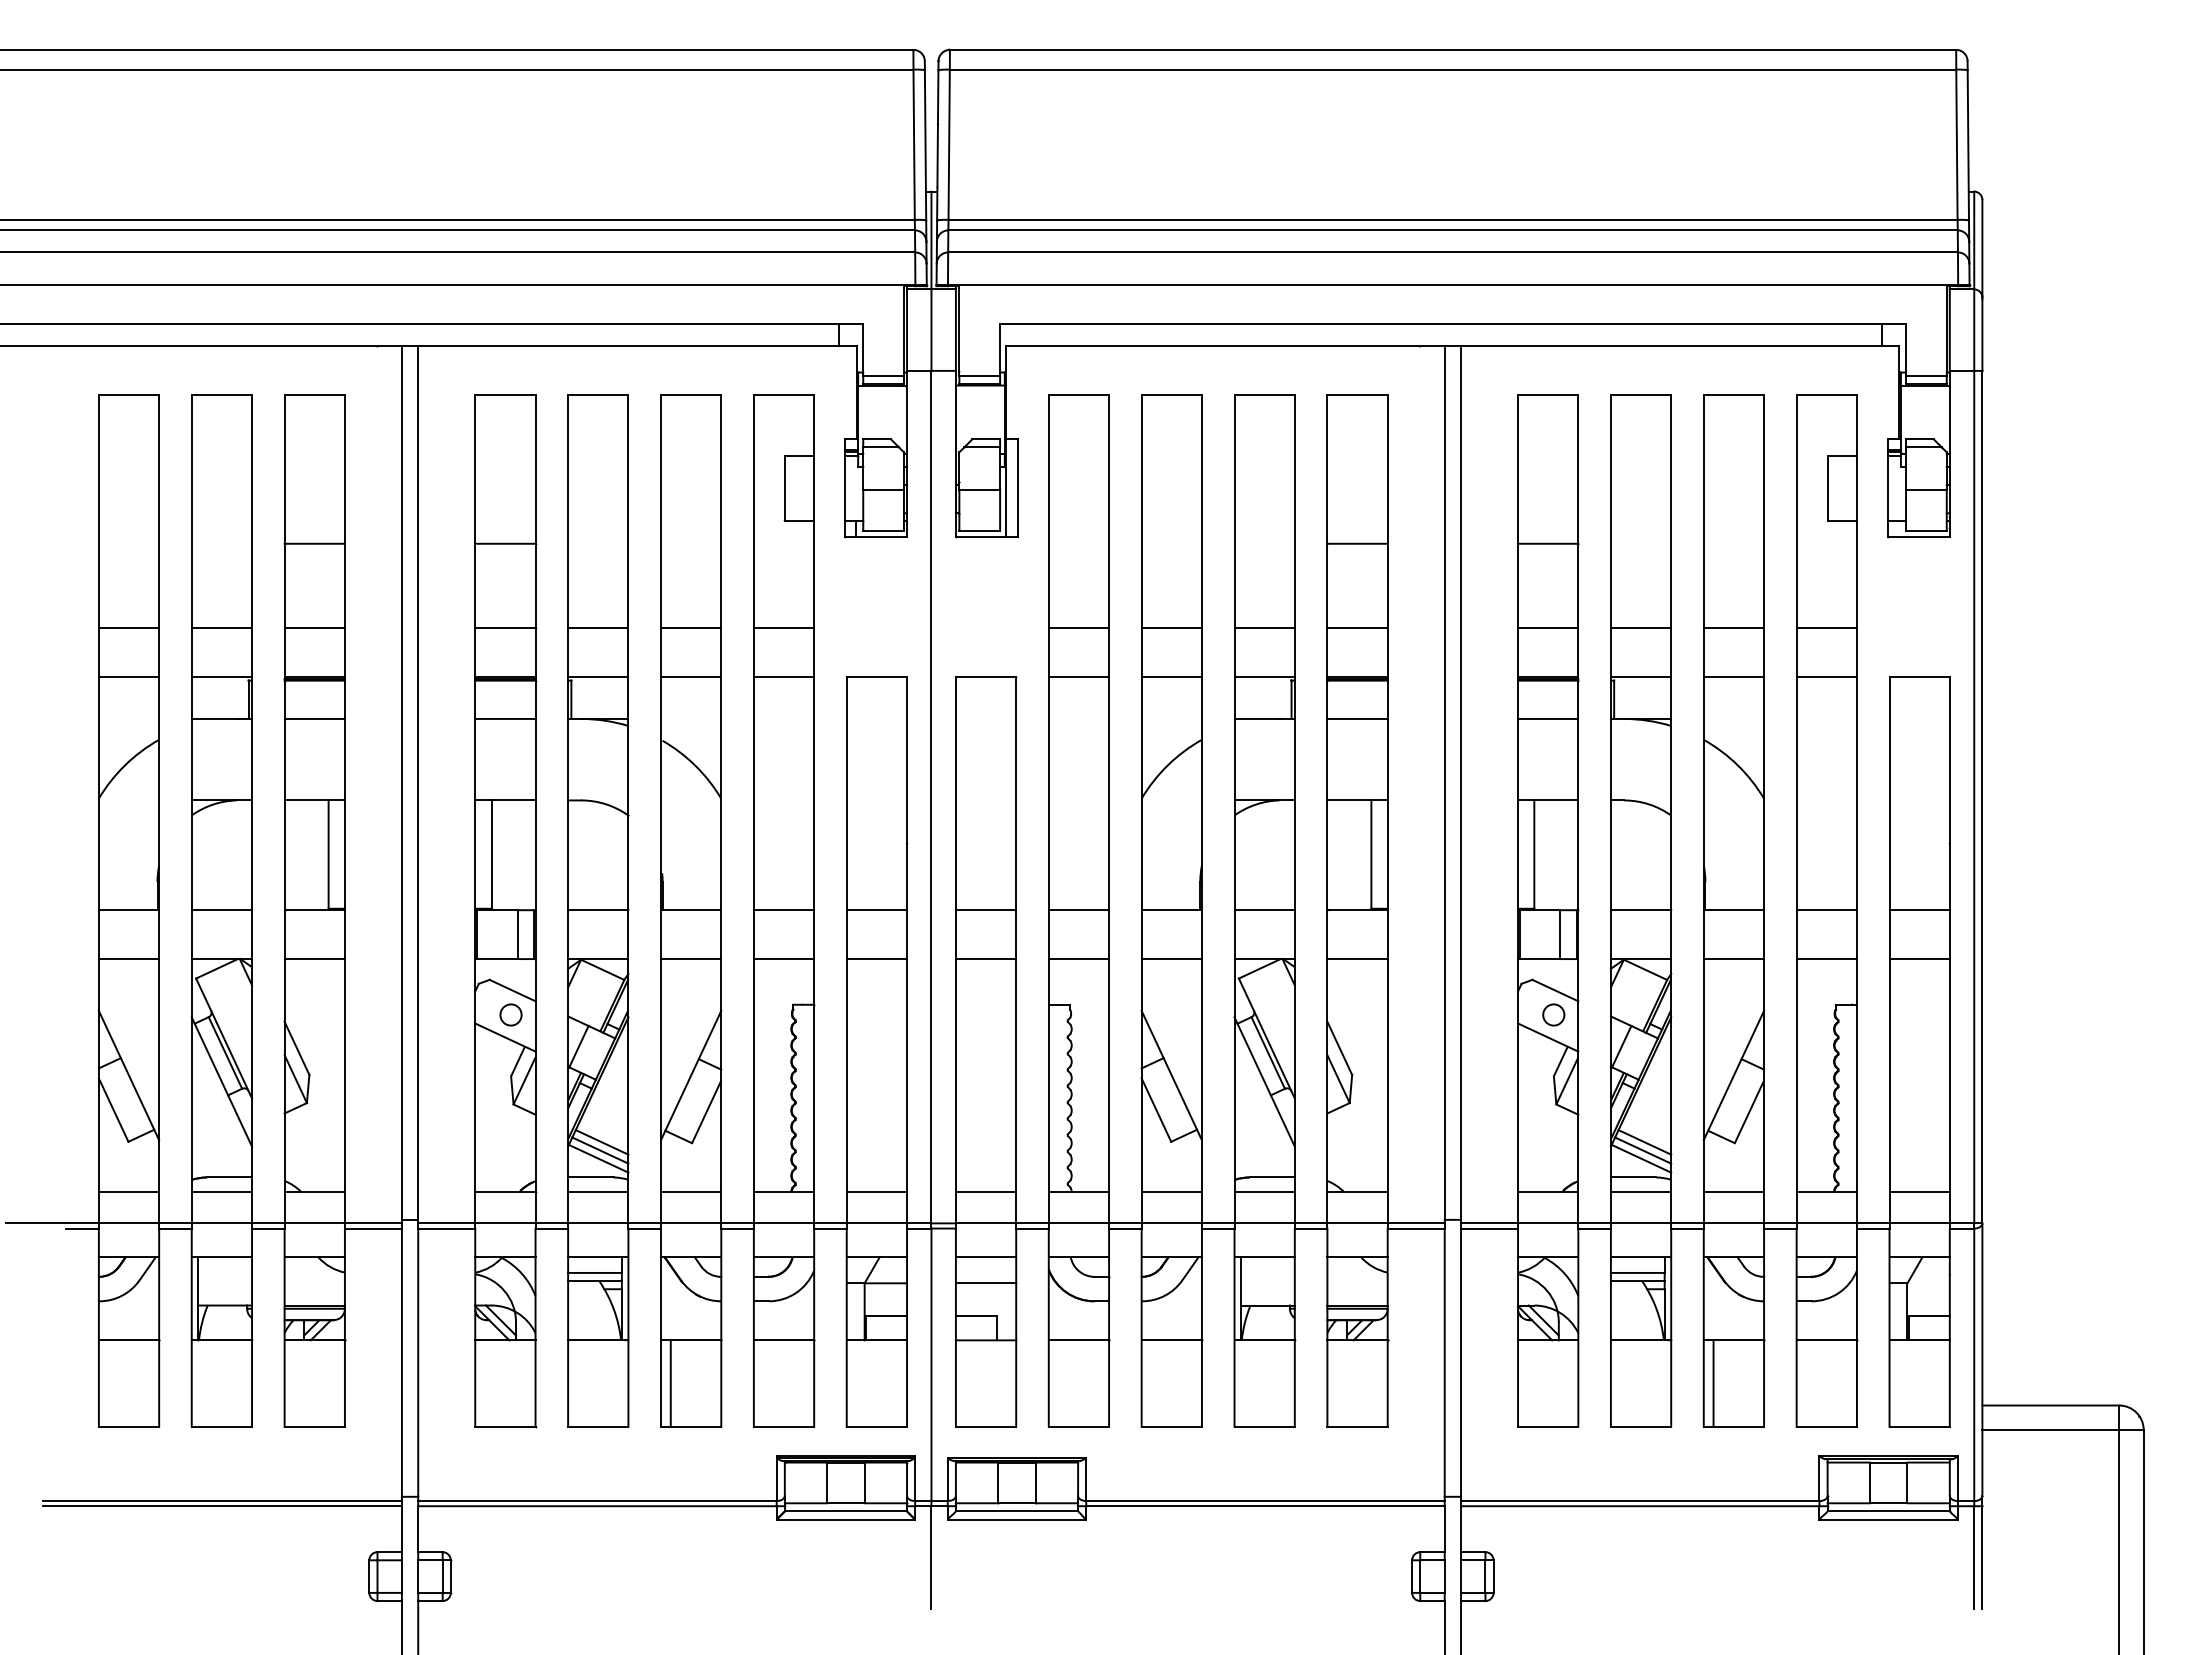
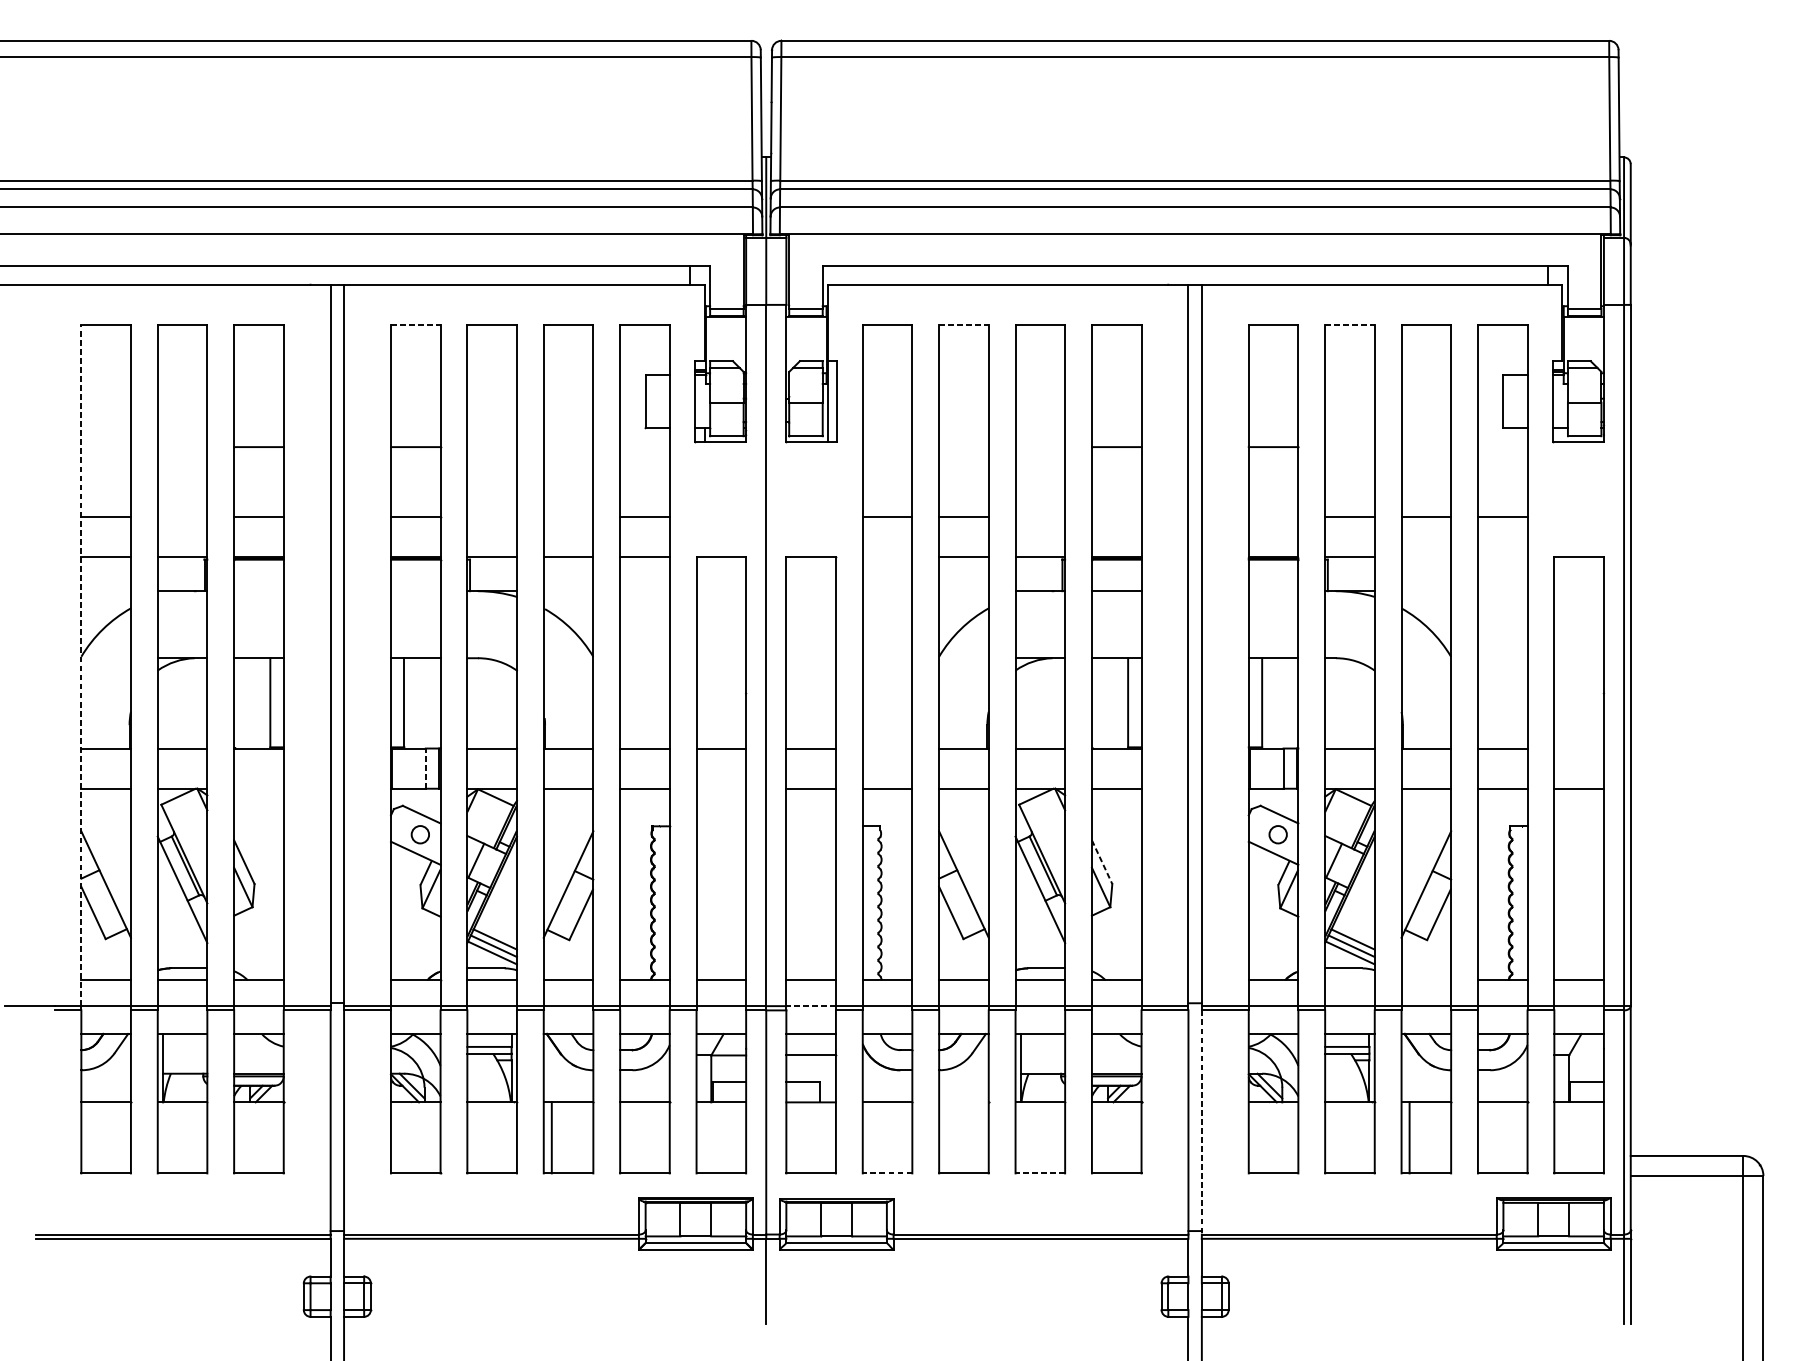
line: (505, 395) -> (415, 325), solid -> dashed
line: (1172, 395) -> (964, 325), solid -> dashed
line: (1641, 395) -> (1350, 325), solid -> dashed
line: (221, 628) -> (182, 516), removed
line: (598, 628) -> (492, 516), removed
line: (691, 628) -> (568, 516), removed
line: (1264, 628) -> (1040, 516), removed
line: (1357, 628) -> (1116, 516), removed
line: (1548, 628) -> (1273, 516), removed
line: (1078, 677) -> (887, 557), removed
line: (1733, 677) -> (1426, 557), removed
line: (1826, 677) -> (1502, 557), removed
line: (314, 718) -> (258, 590), removed
line: (505, 718) -> (415, 590), removed
line: (1548, 718) -> (1273, 590), removed
line: (98, 808) -> (81, 664), solid -> dashed
line: (1078, 910) -> (887, 748), removed
line: (1919, 910) -> (1579, 748), removed
line: (517, 934) -> (425, 768), solid -> dashed
line: (314, 959) -> (258, 789), removed
line: (876, 959) -> (721, 789), removed
line: (1340, 1048) -> (1102, 862), solid -> dashed
line: (1640, 1192) -> (1349, 980), removed
line: (1733, 1192) -> (1426, 980), removed
line: (985, 1223) -> (810, 1006), solid -> dashed
line: (1171, 1340) -> (963, 1102), removed
line: (1461, 1365) -> (1202, 1123), solid -> dashed
line: (1078, 1426) -> (887, 1173), solid -> dashed
line: (1264, 1426) -> (1040, 1173), solid -> dashed

